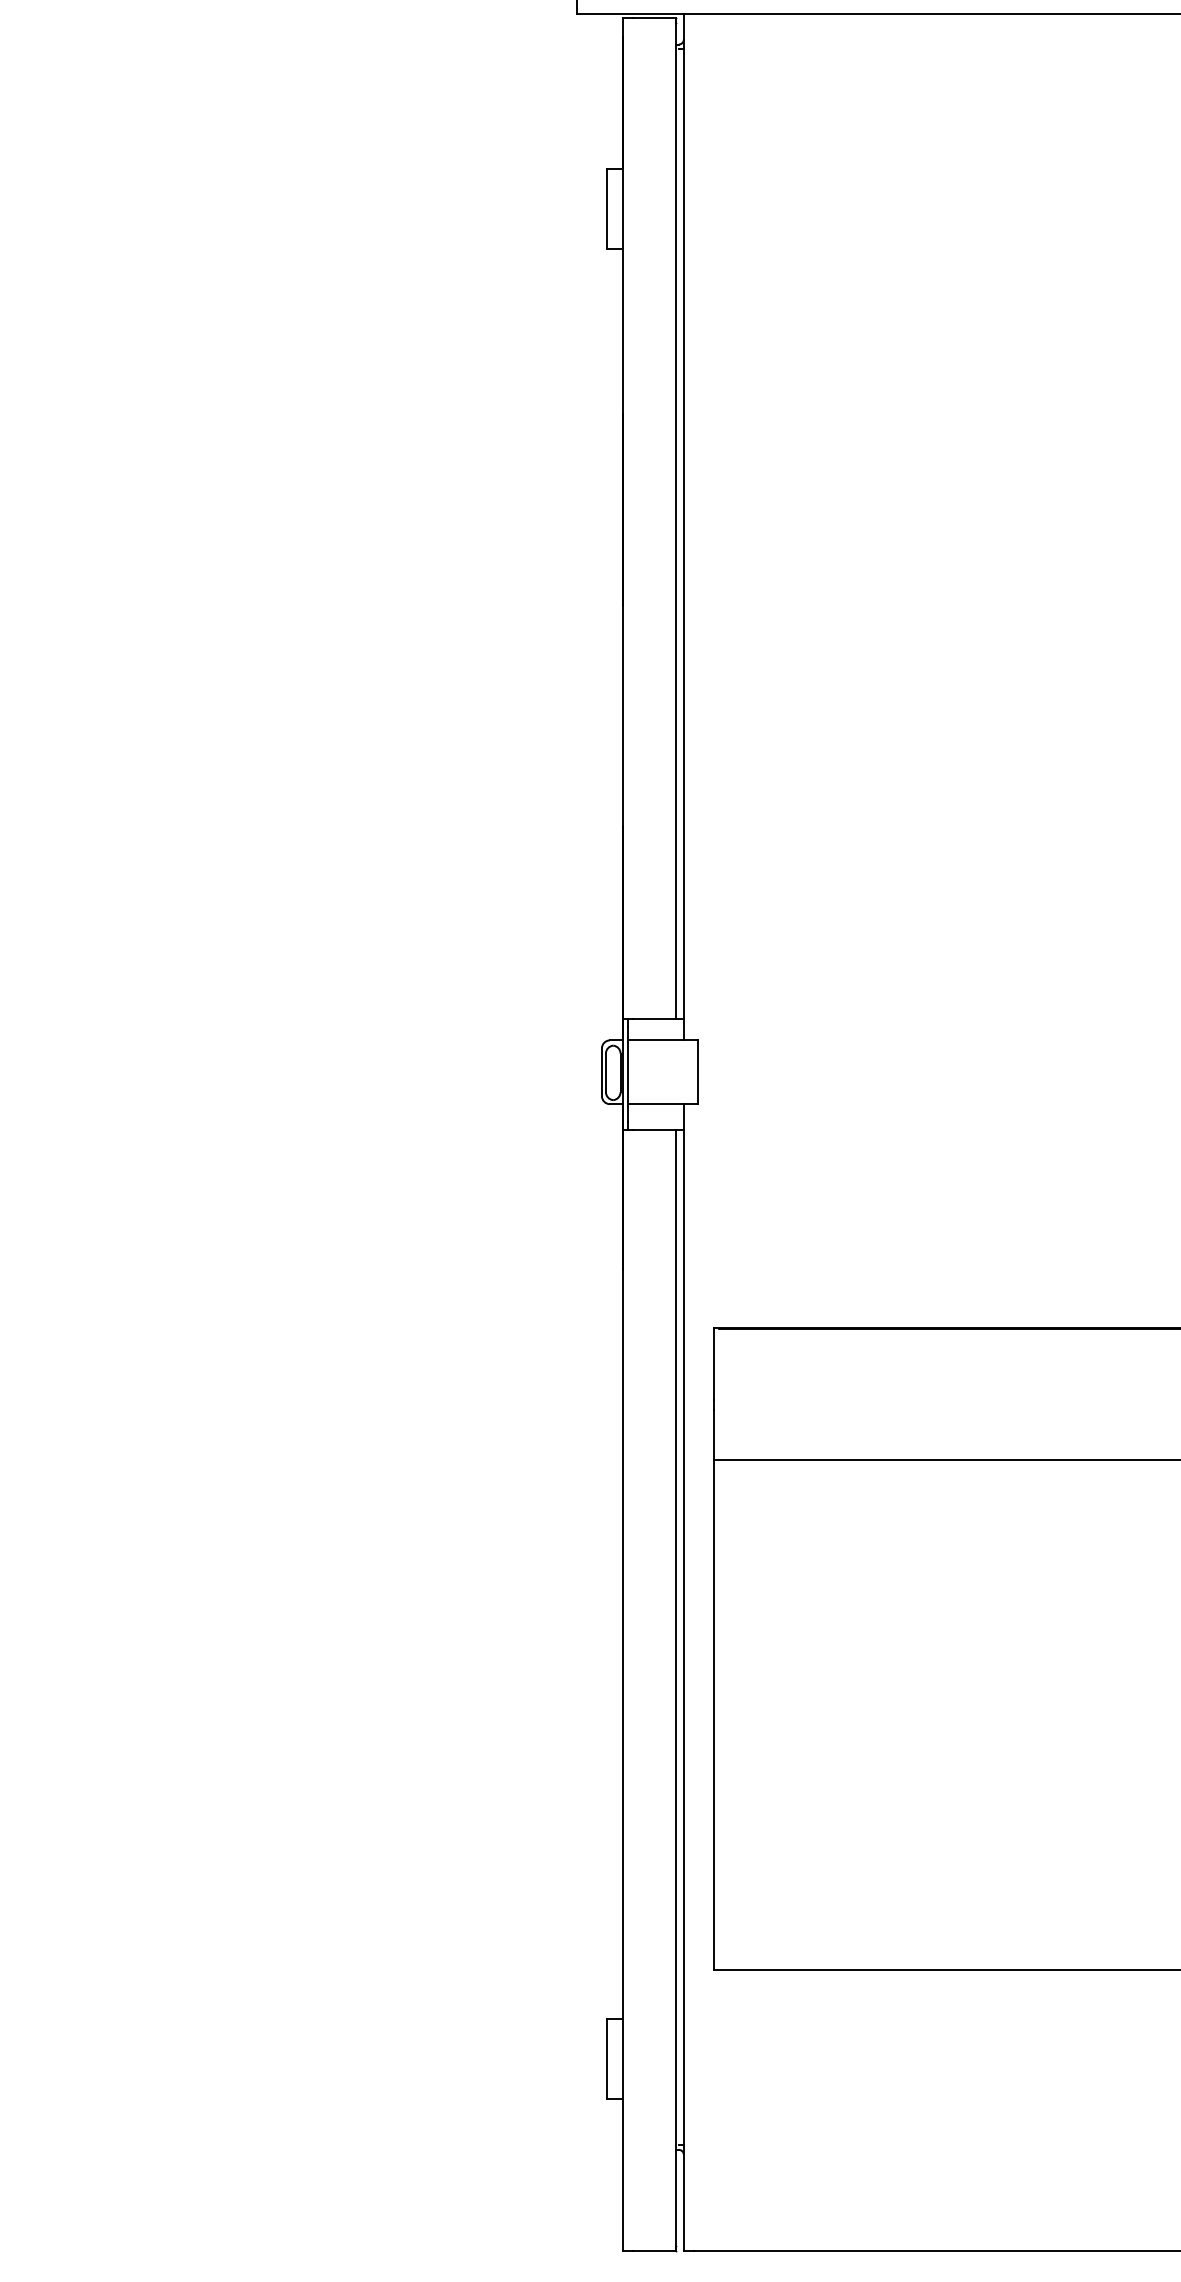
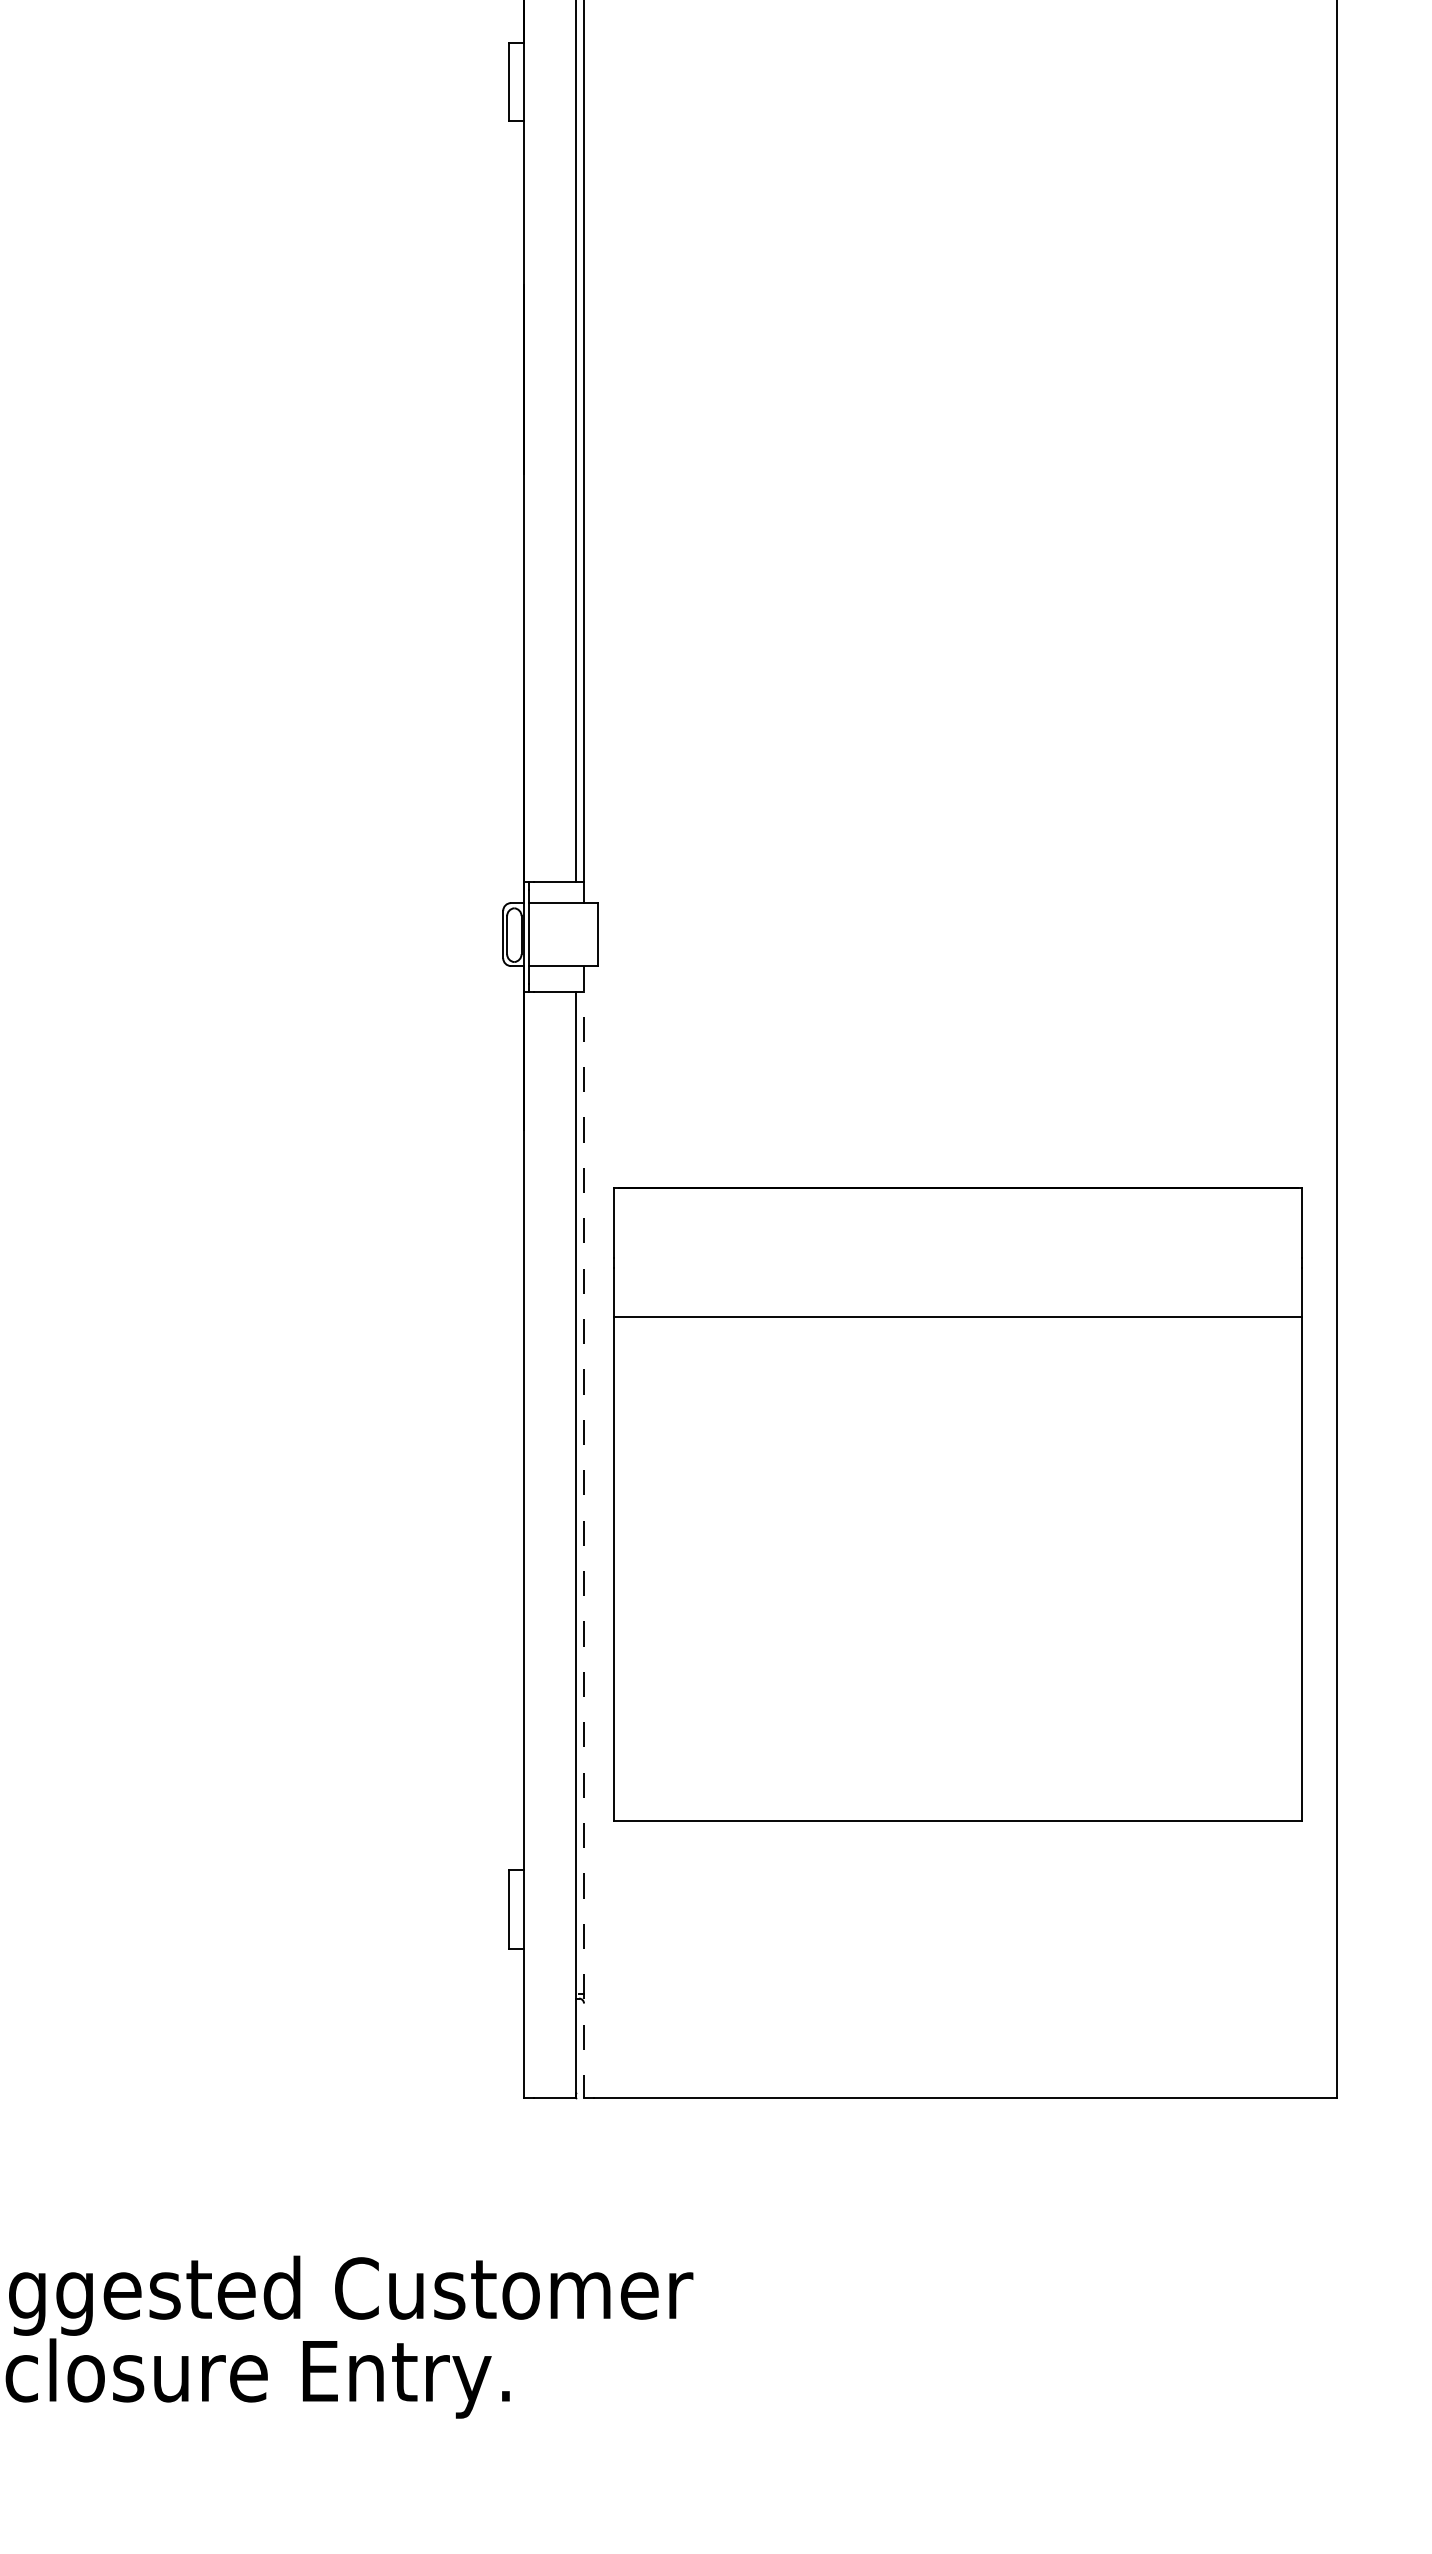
line: (684, 1677) -> (584, 1532), solid -> dashed

